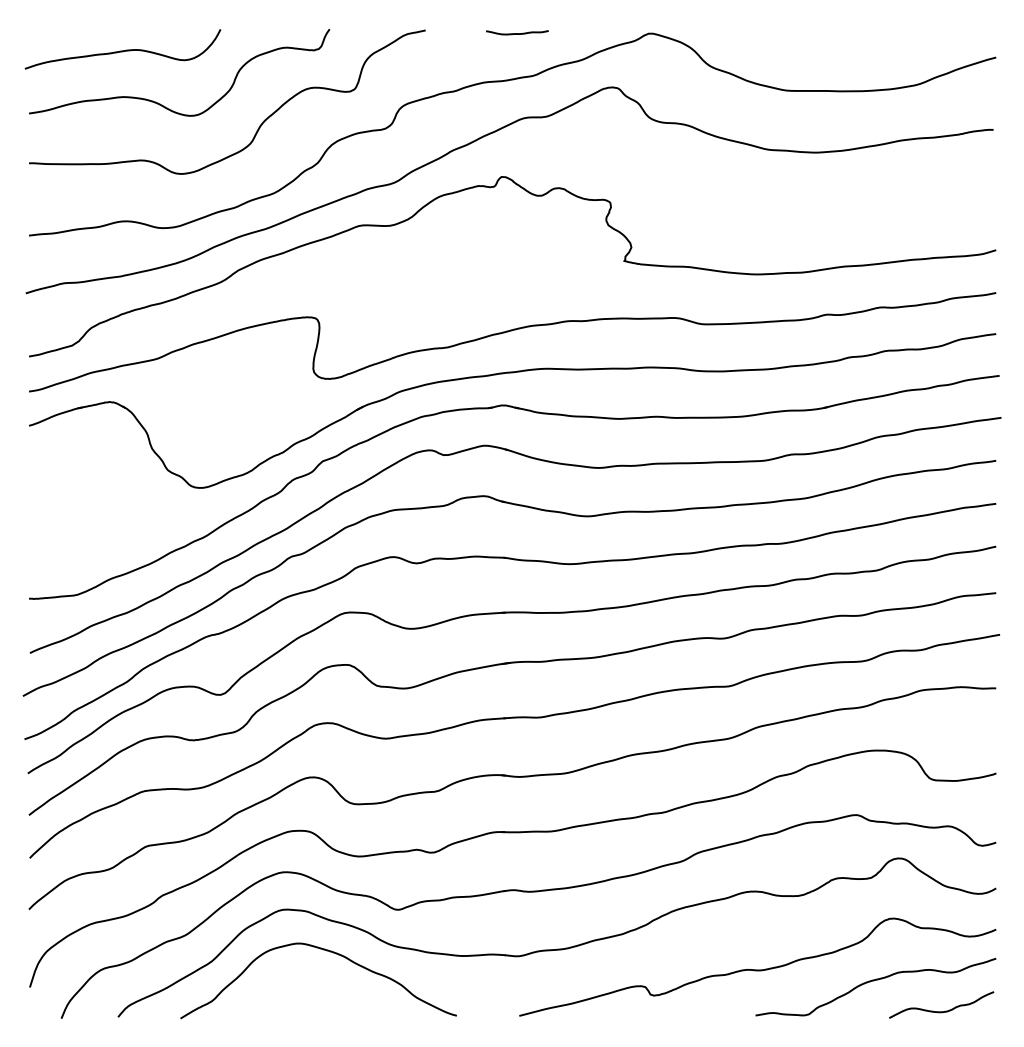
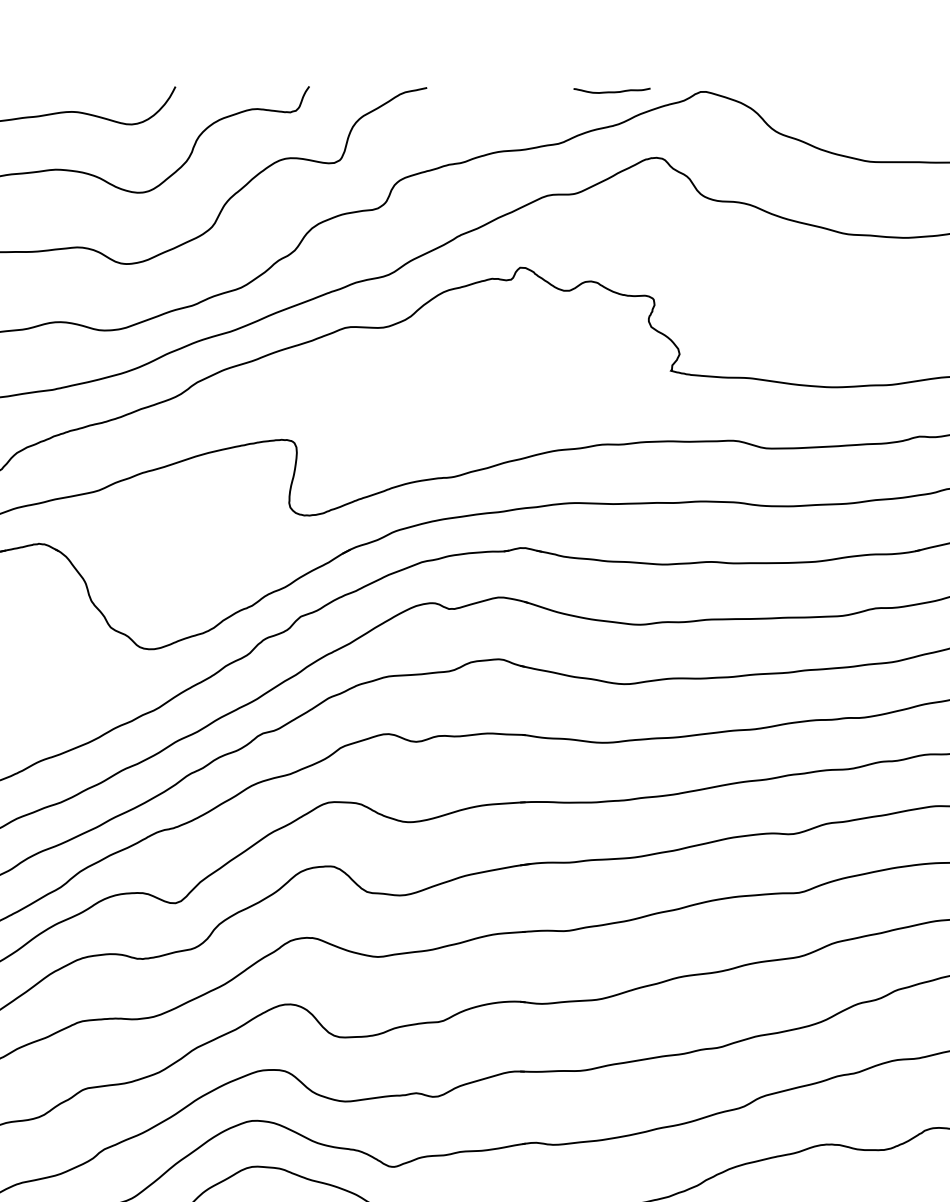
curve: (517, 33) -> (612, 91), moved

